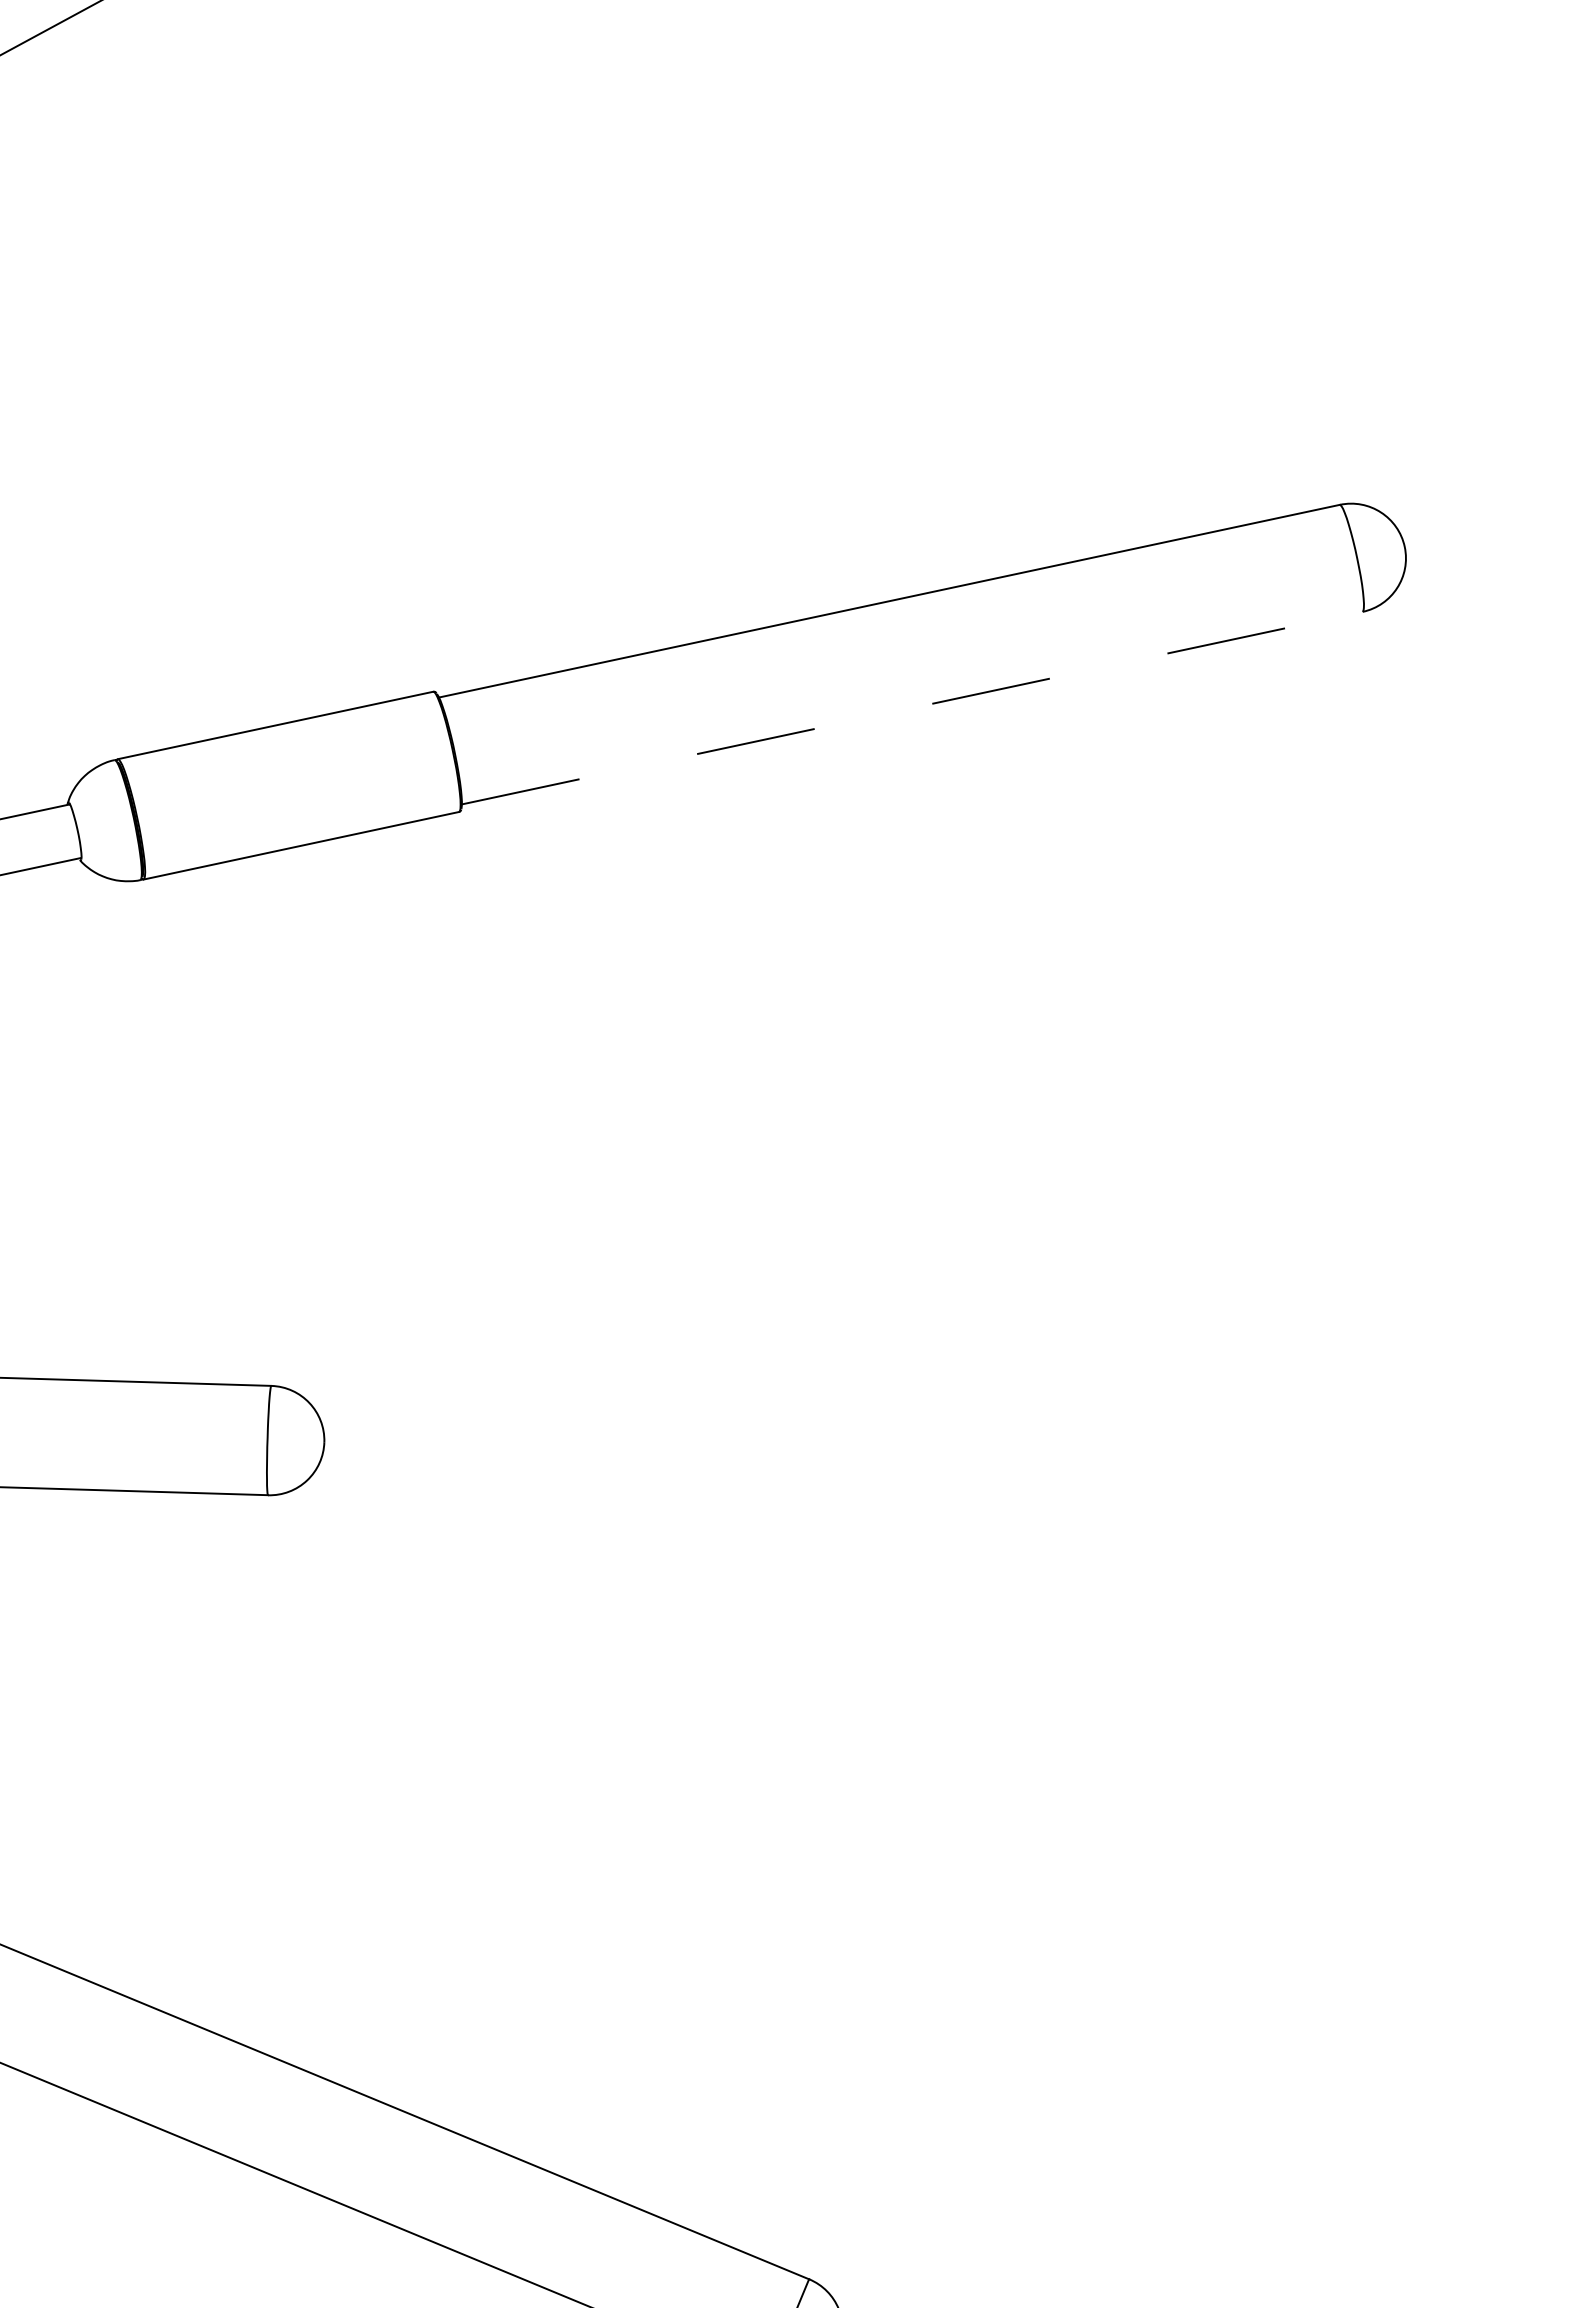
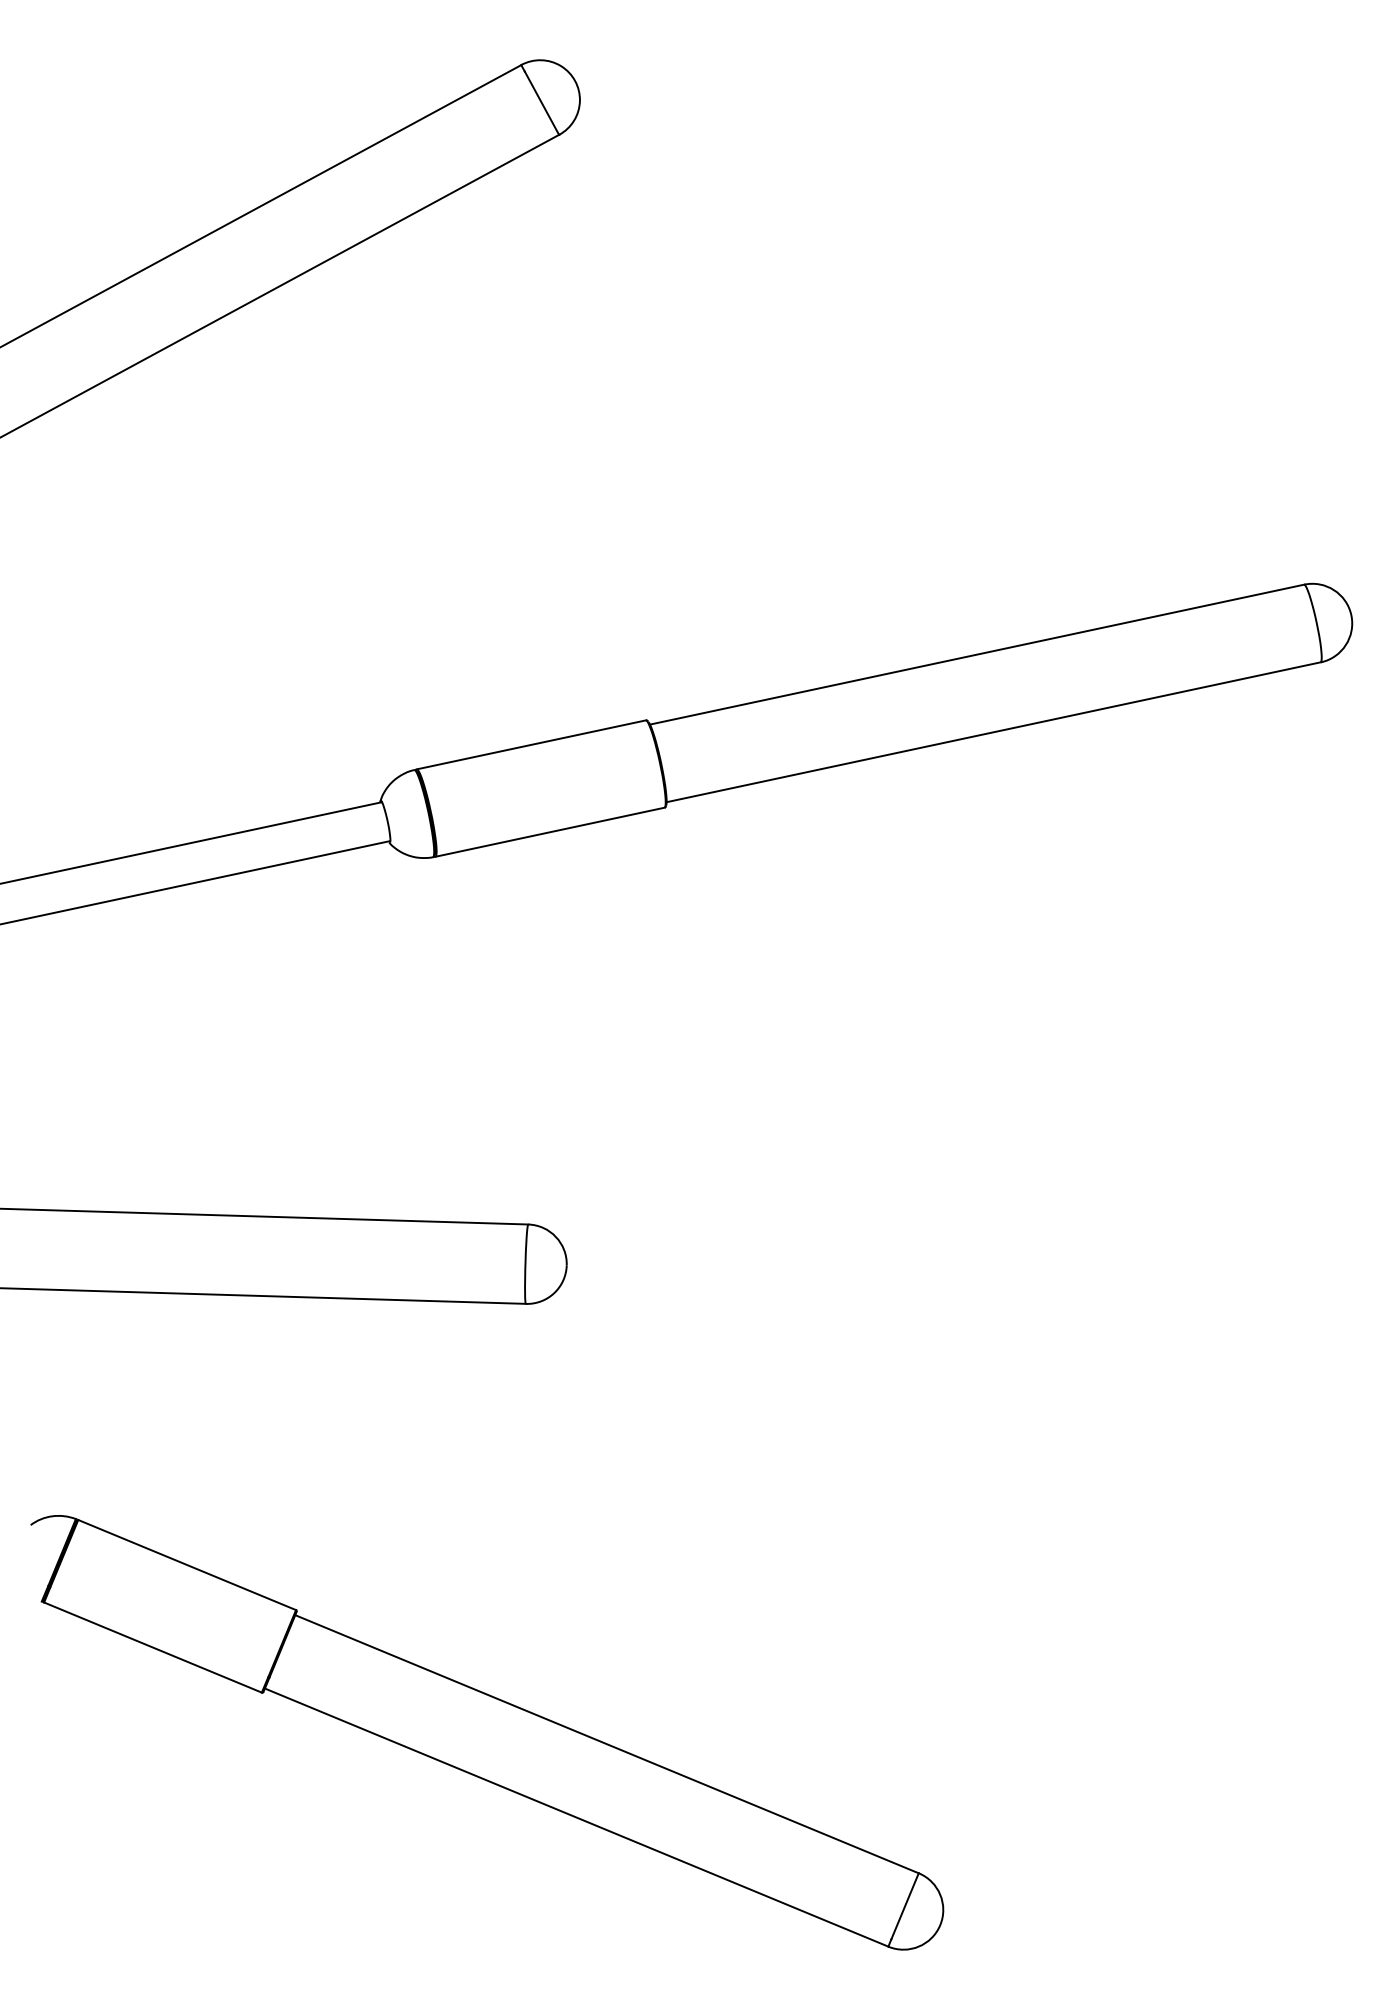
line: (913, 708) -> (994, 732), dashed -> solid

